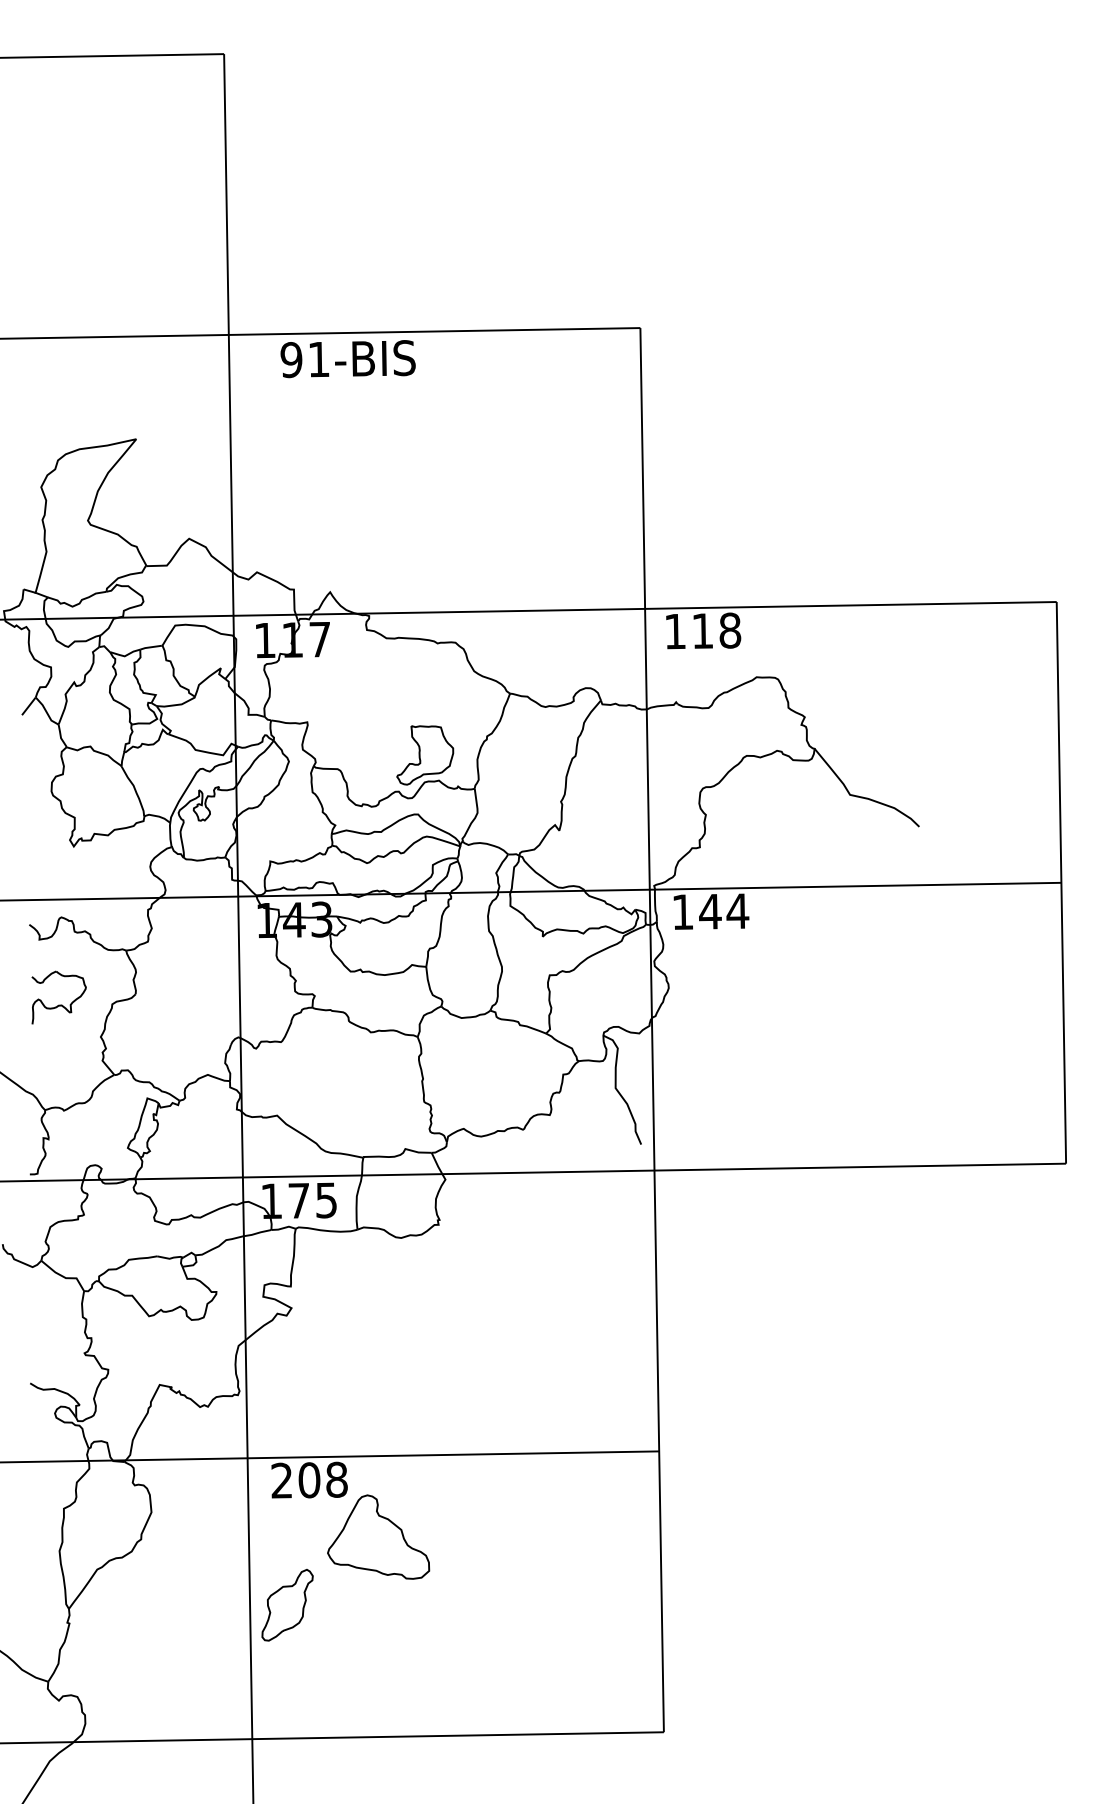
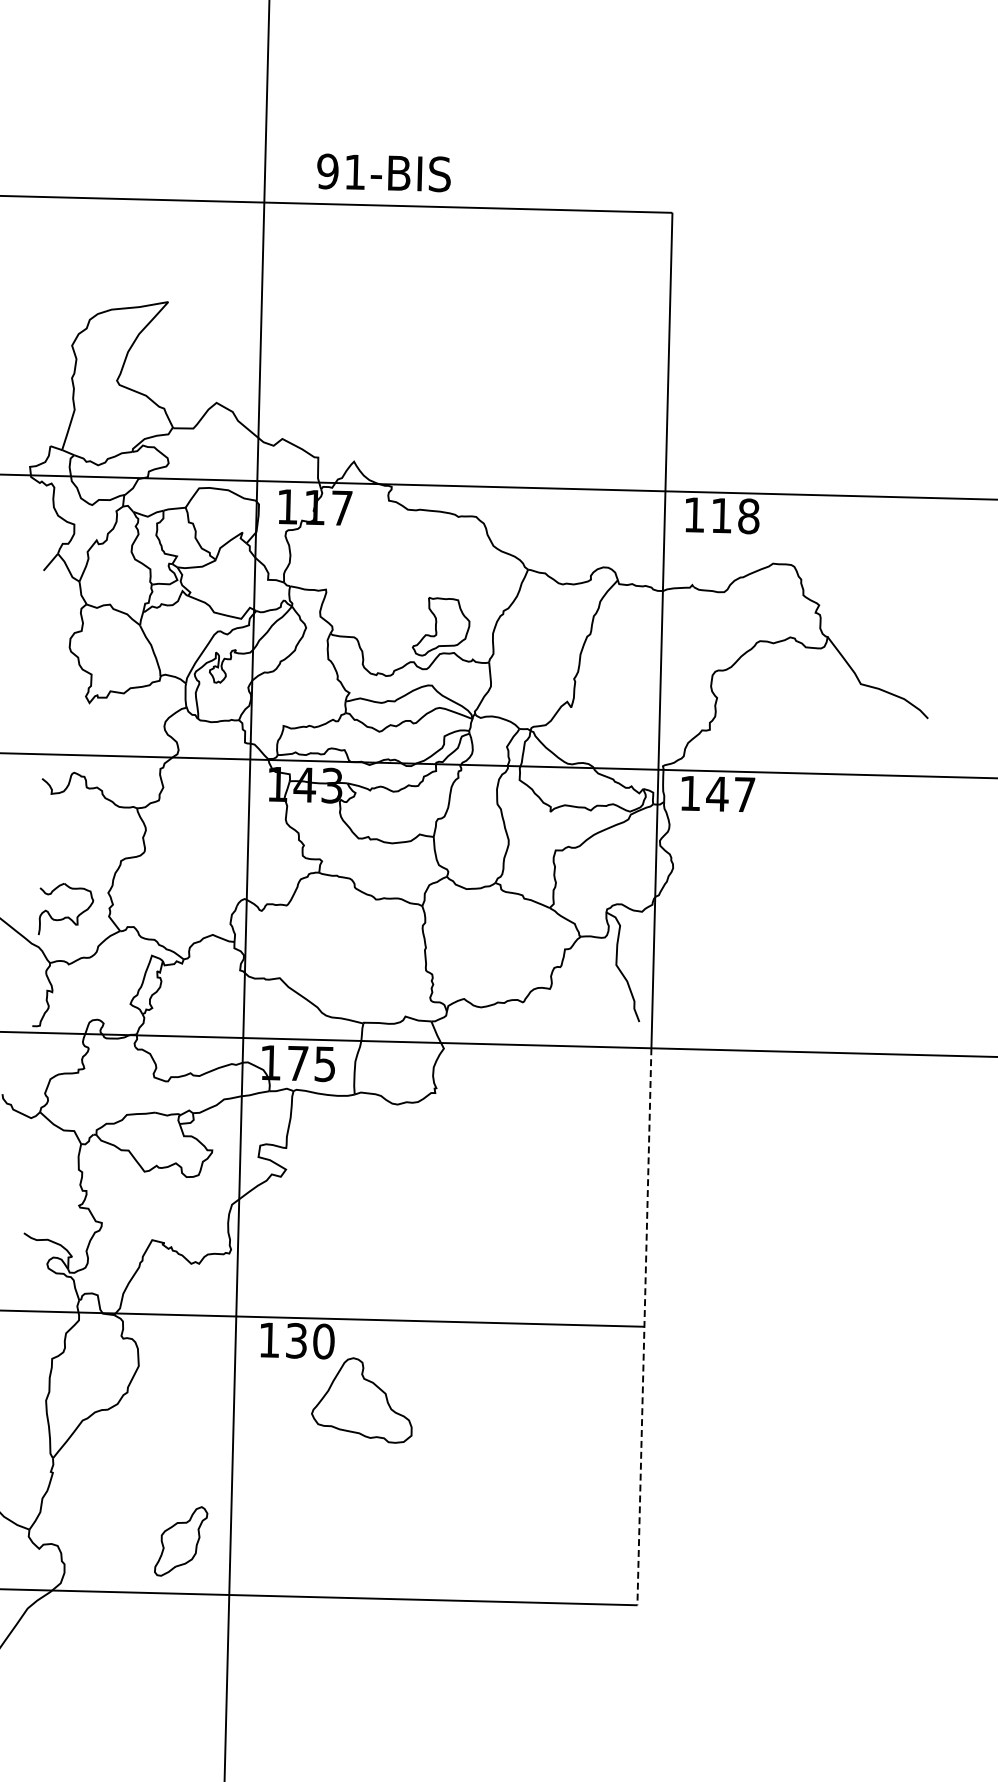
text: (347, 359) -> (383, 173), moved
text: (737, 910) -> (744, 794), 144 -> 147
part: (58, 1004) -> (65, 916), moved
line: (659, 1451) -> (644, 1326), solid -> dashed
text: (309, 1480) -> (296, 1341), 208 -> 130
part: (287, 1605) -> (181, 1541), moved

